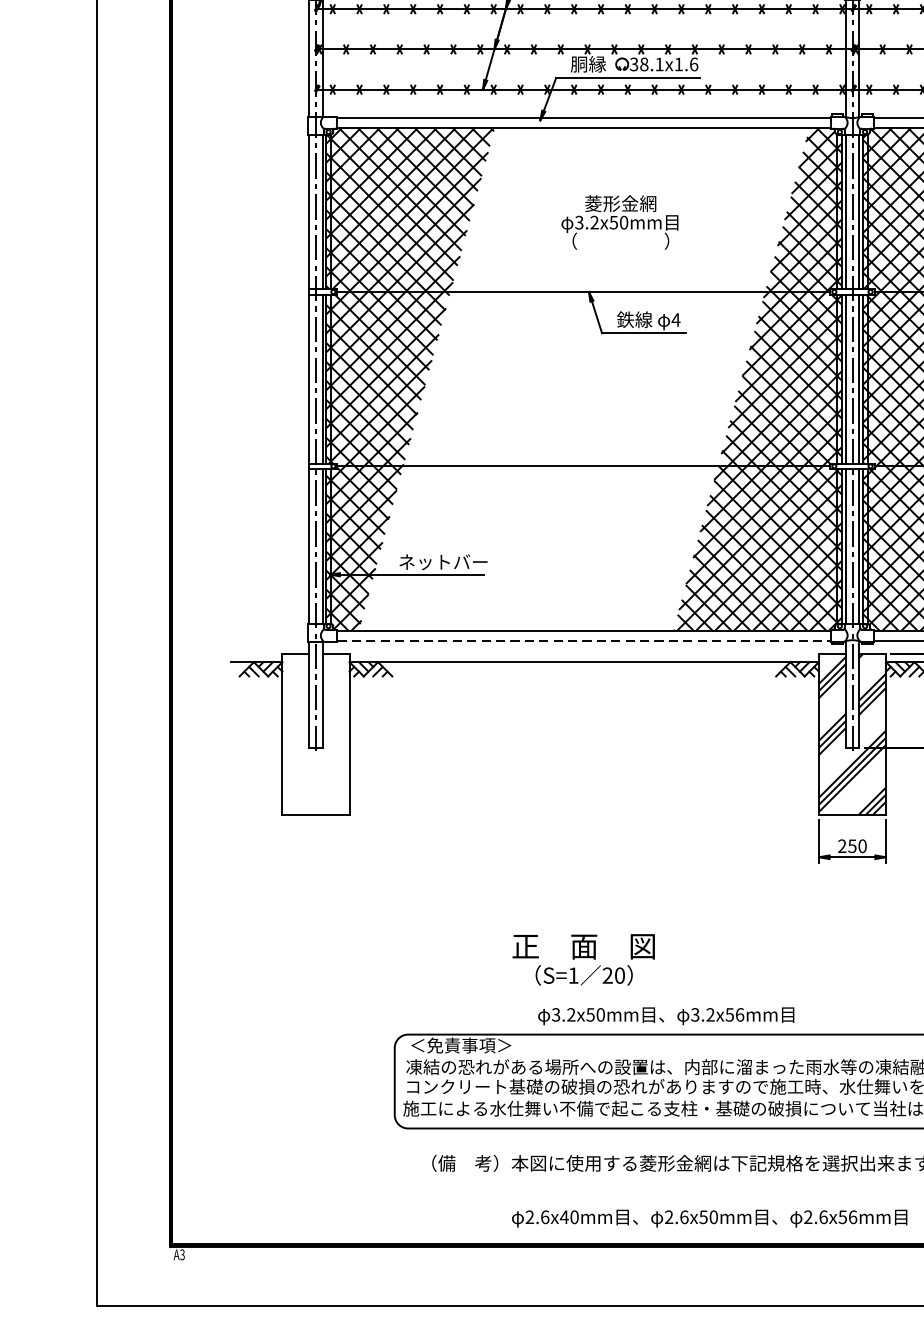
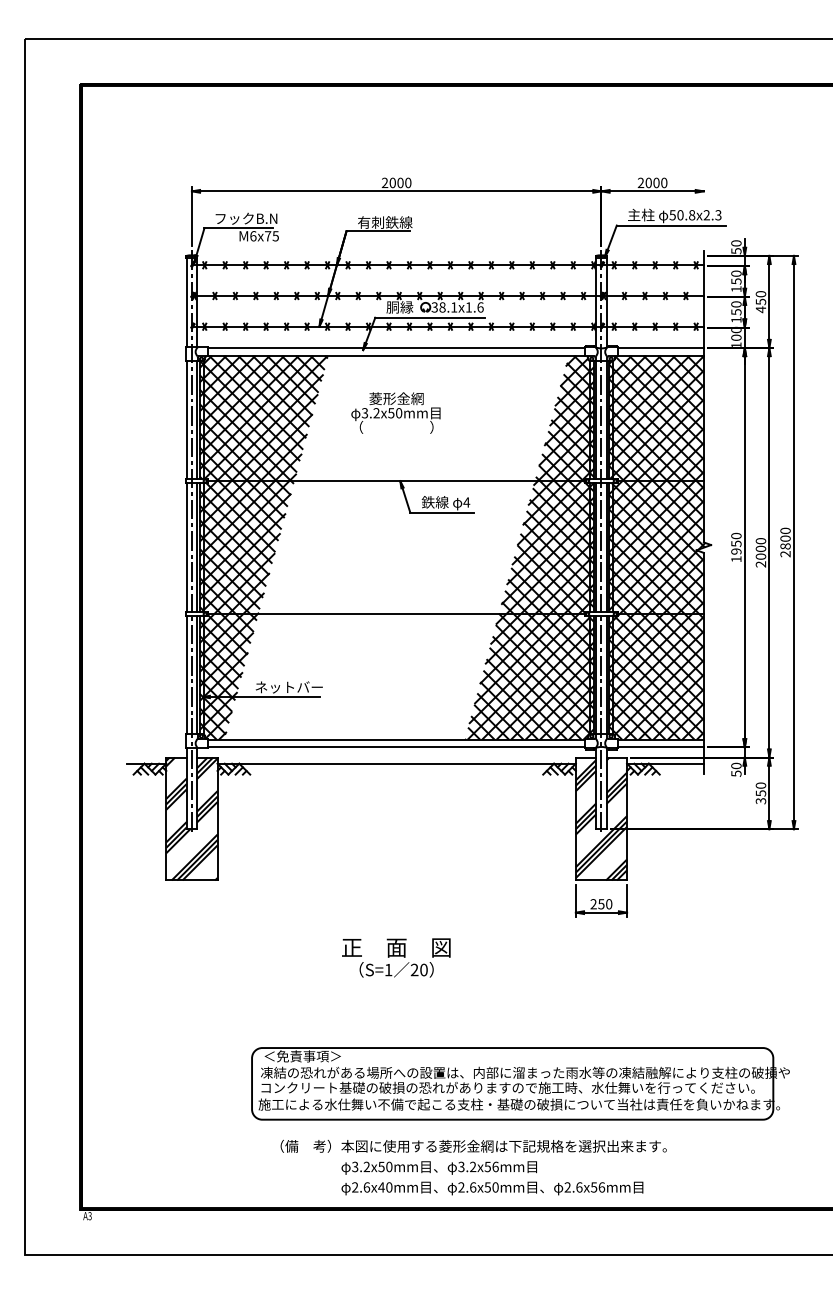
text: (619, 221) -> (395, 412), moved
line: (585, 640) -> (397, 747), dashed -> solid
hatch: (315, 733) -> (191, 818), added
text: (583, 959) -> (396, 957), moved
text: (665, 1015) -> (438, 1167), moved

